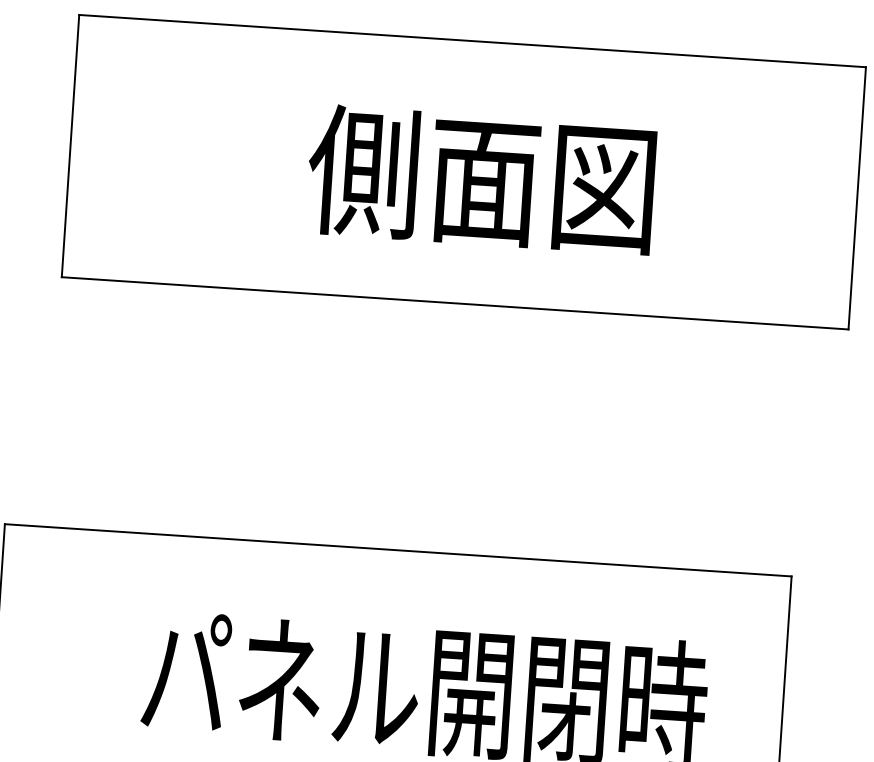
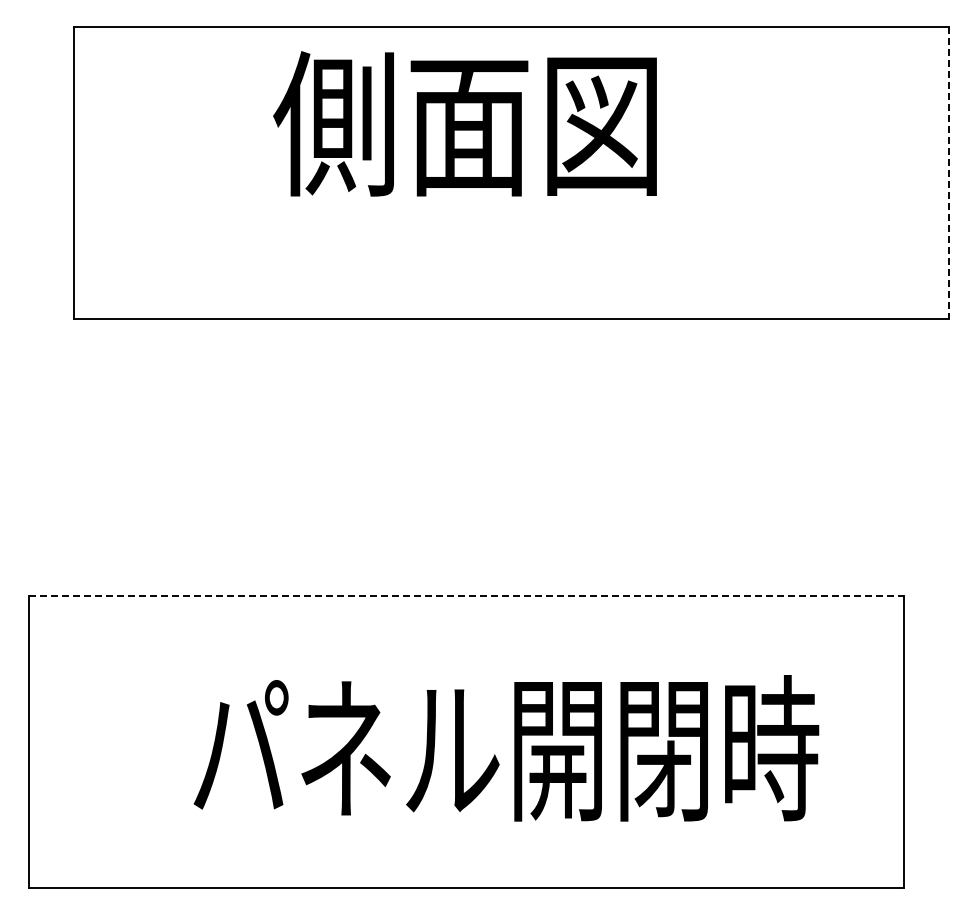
text: (480, 179) -> (464, 123), moved
line: (857, 197) -> (948, 172), solid -> dashed
line: (399, 550) -> (467, 596), solid -> dashed

